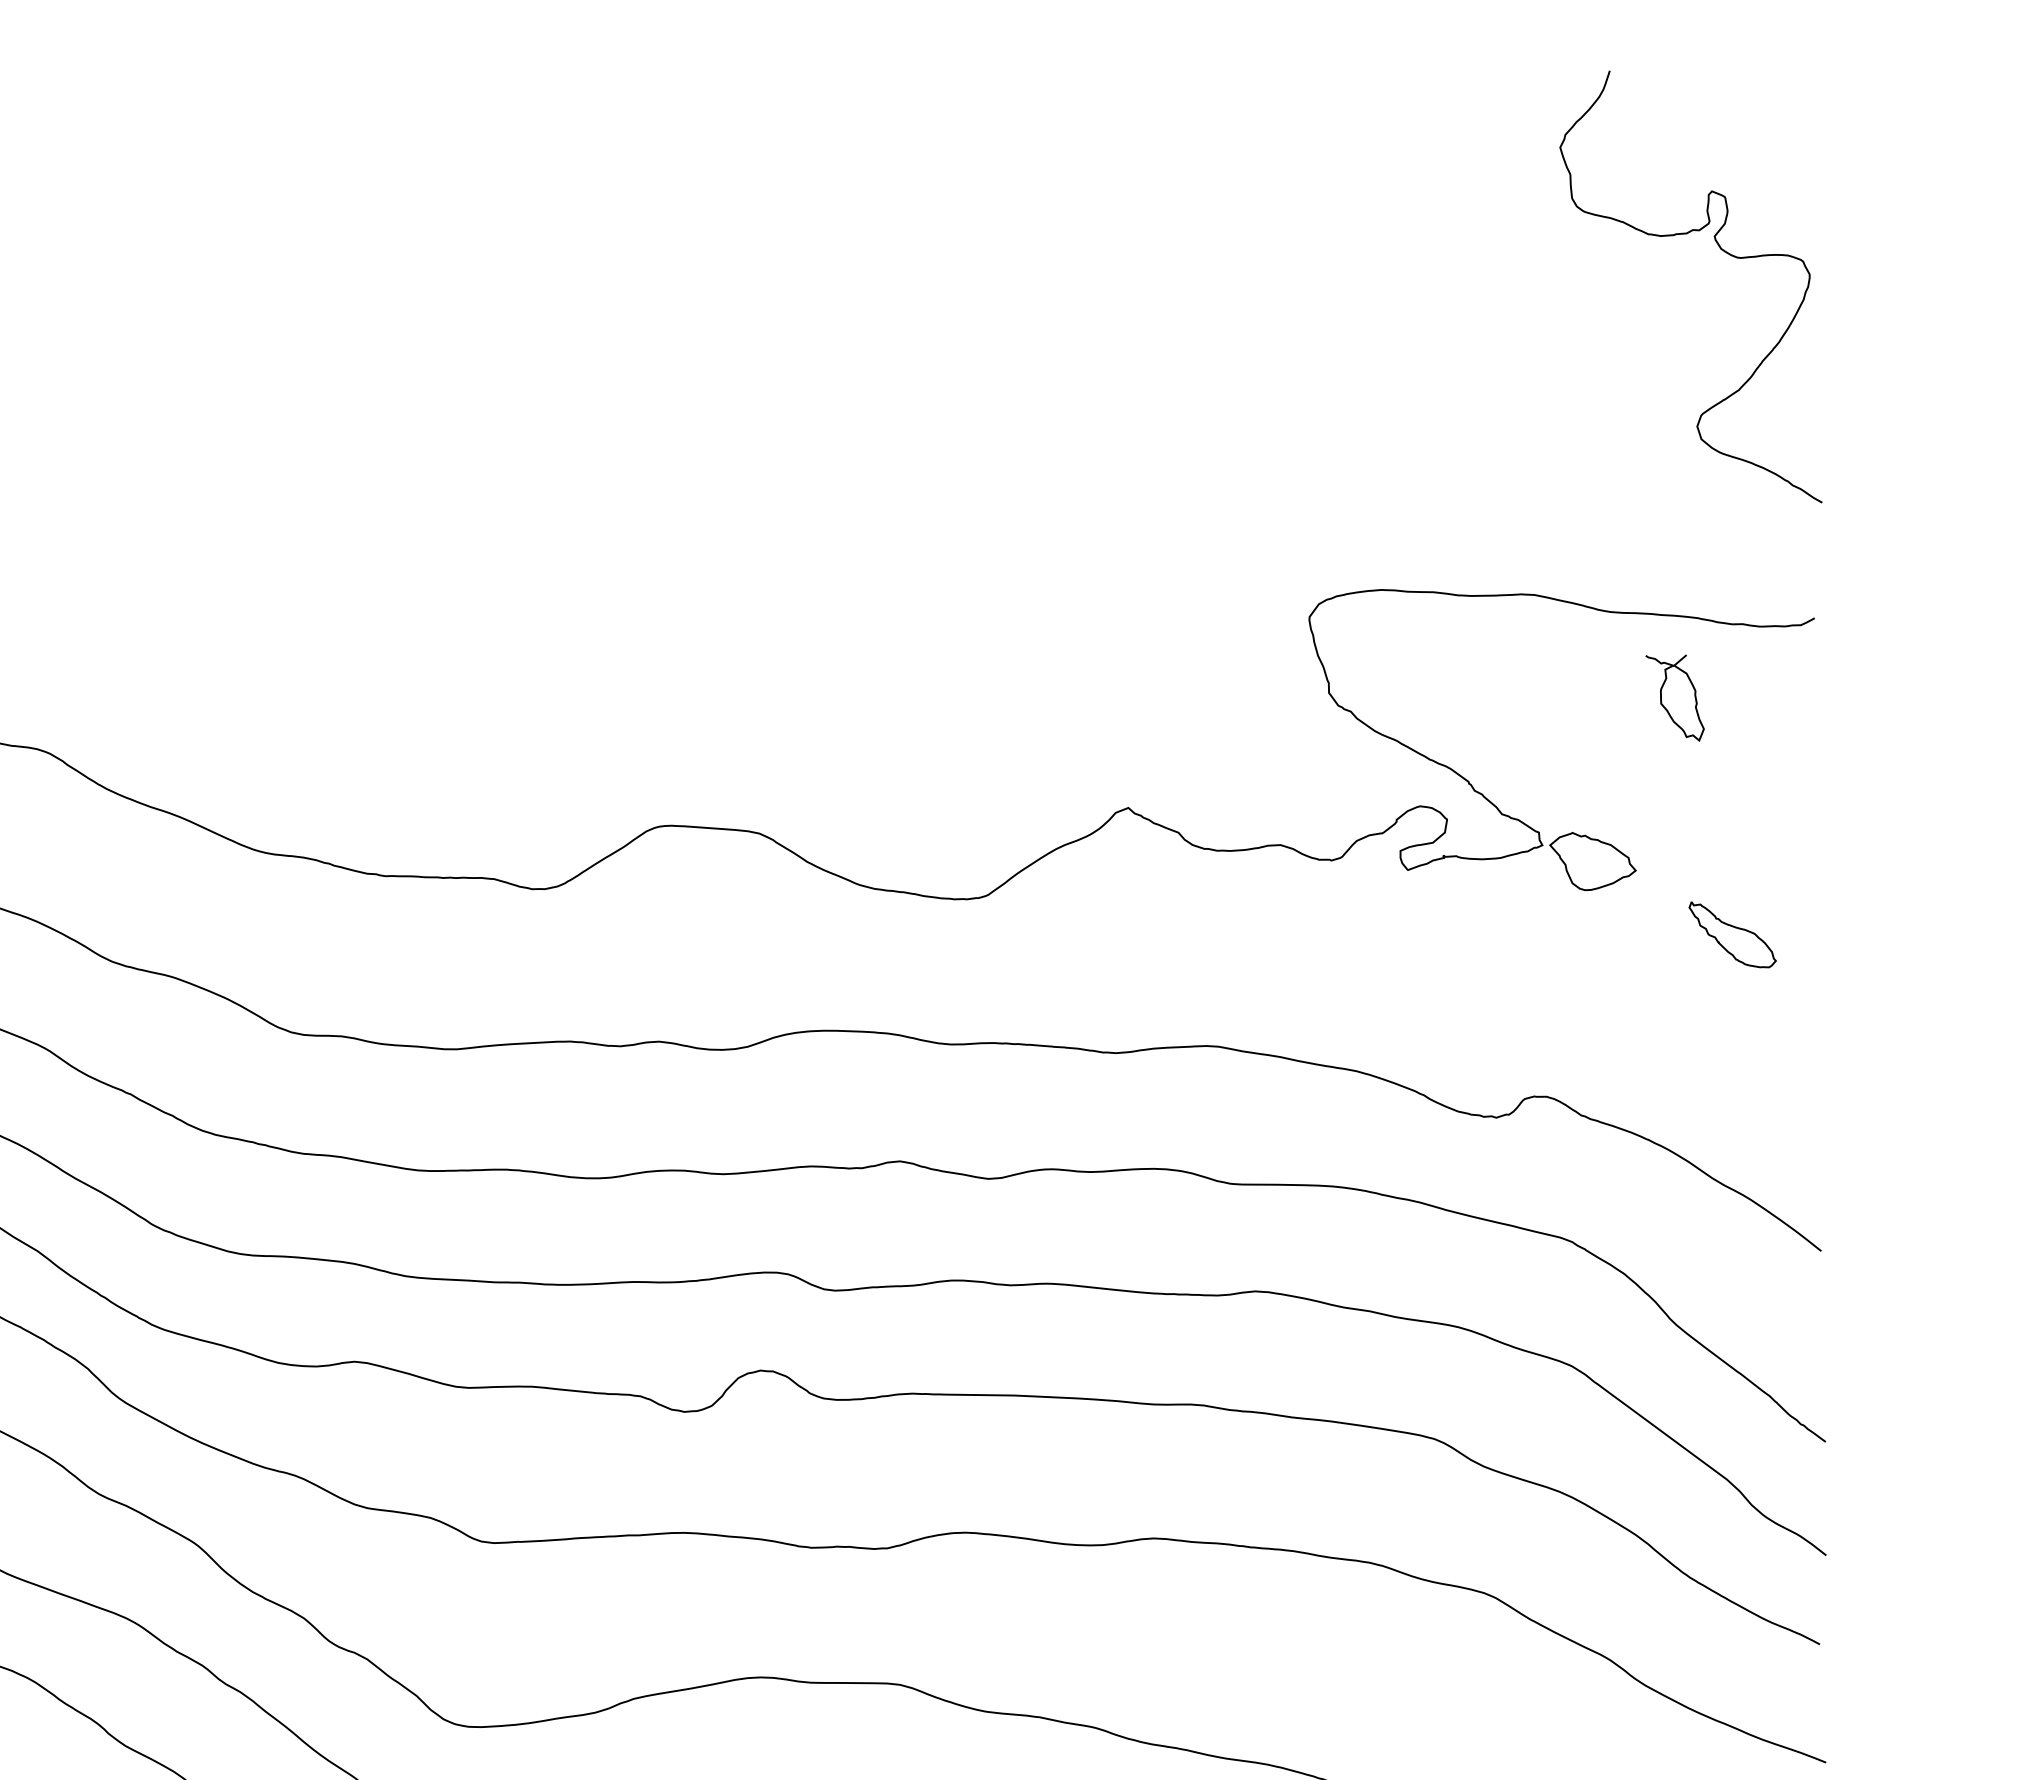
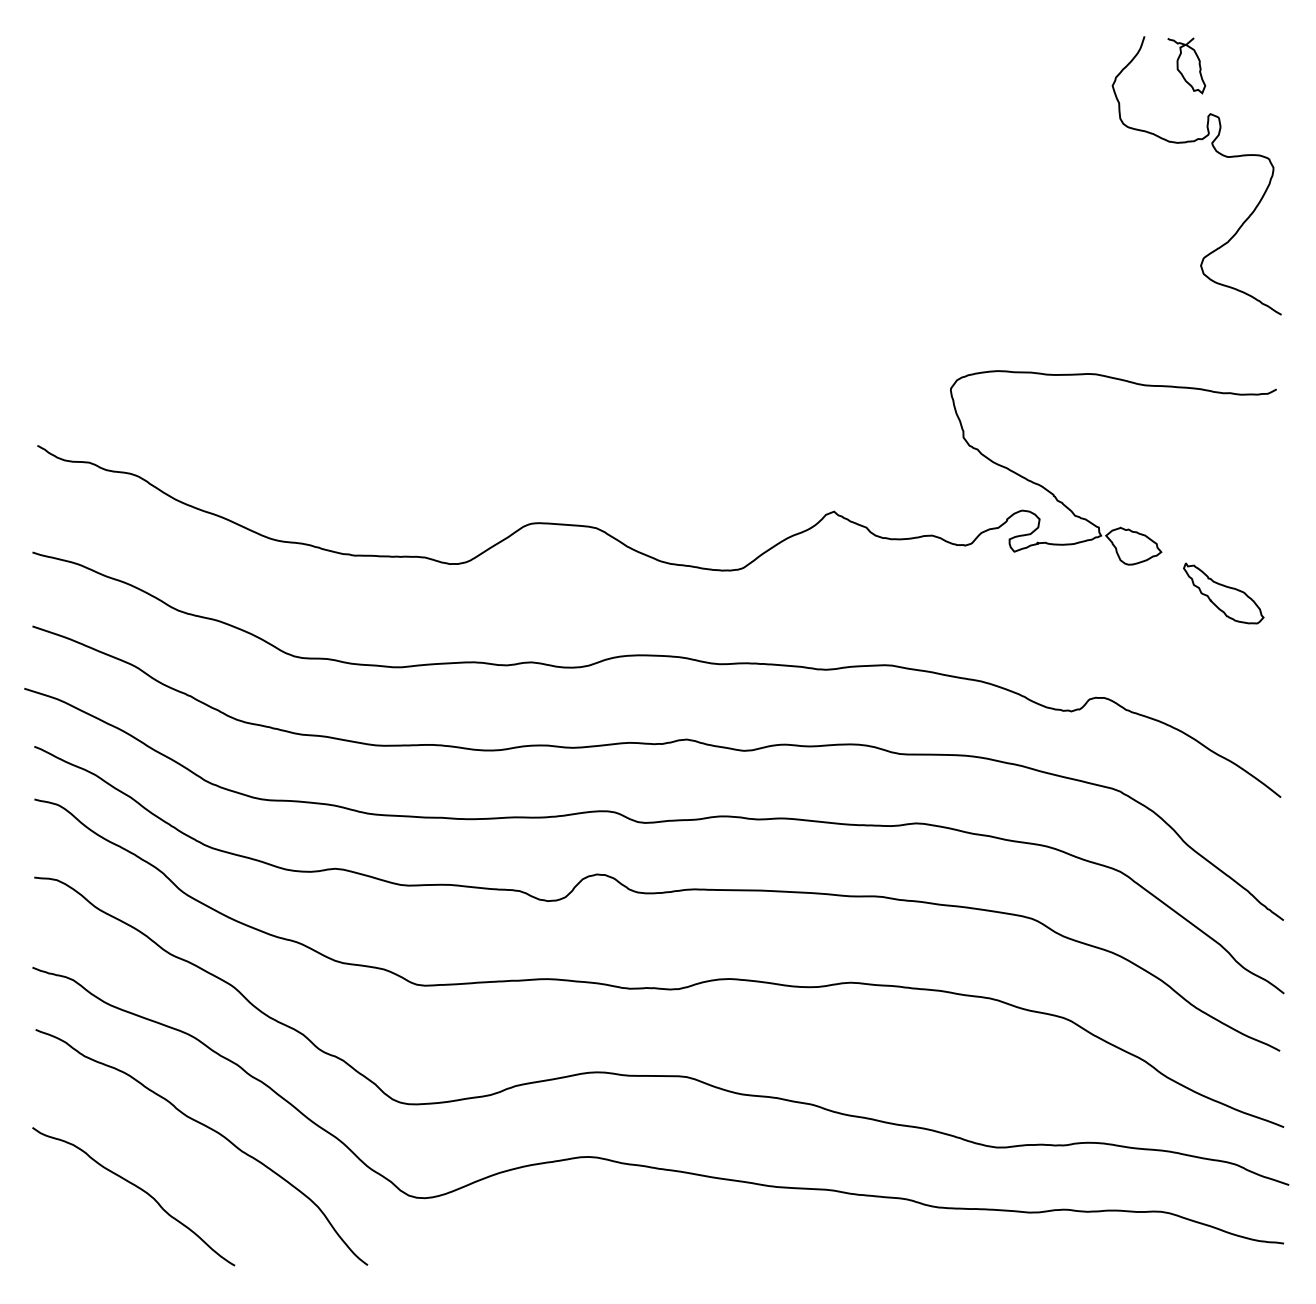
curve: (1662, 697) -> (1178, 65), moved
part: (1732, 934) -> (1223, 593), size x1.43

